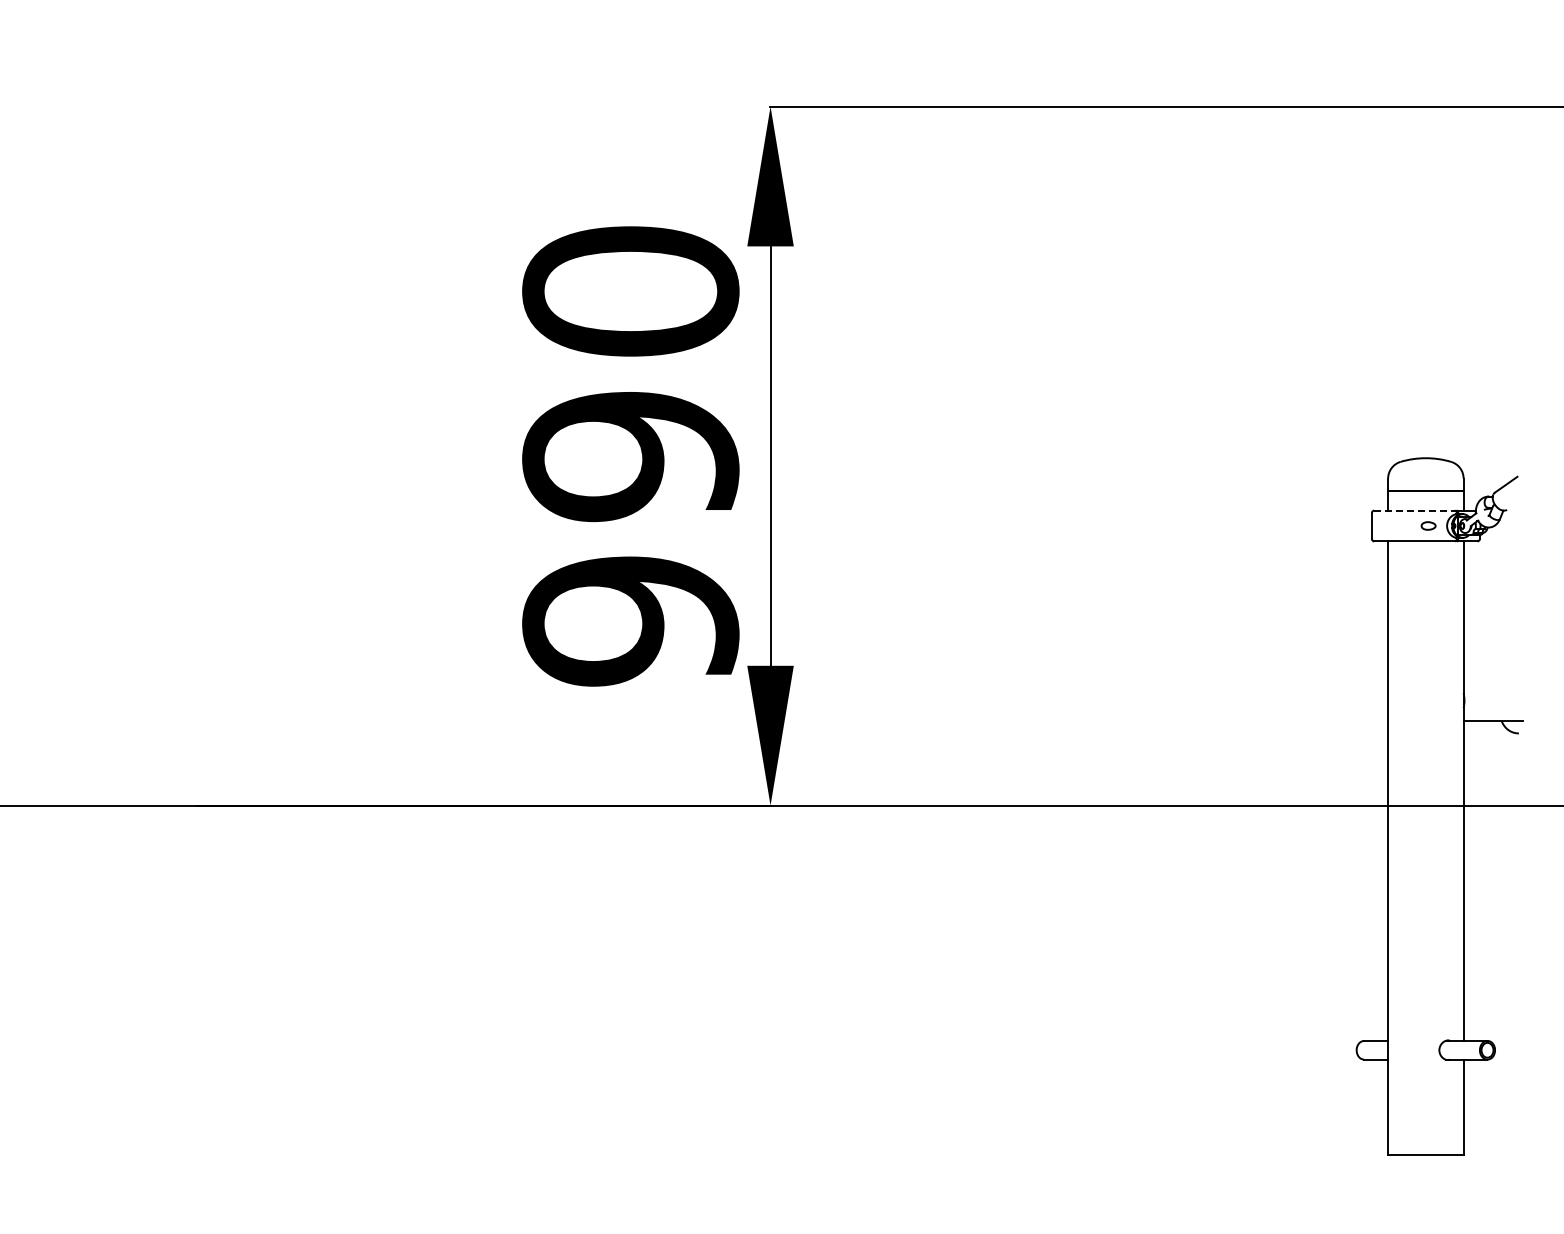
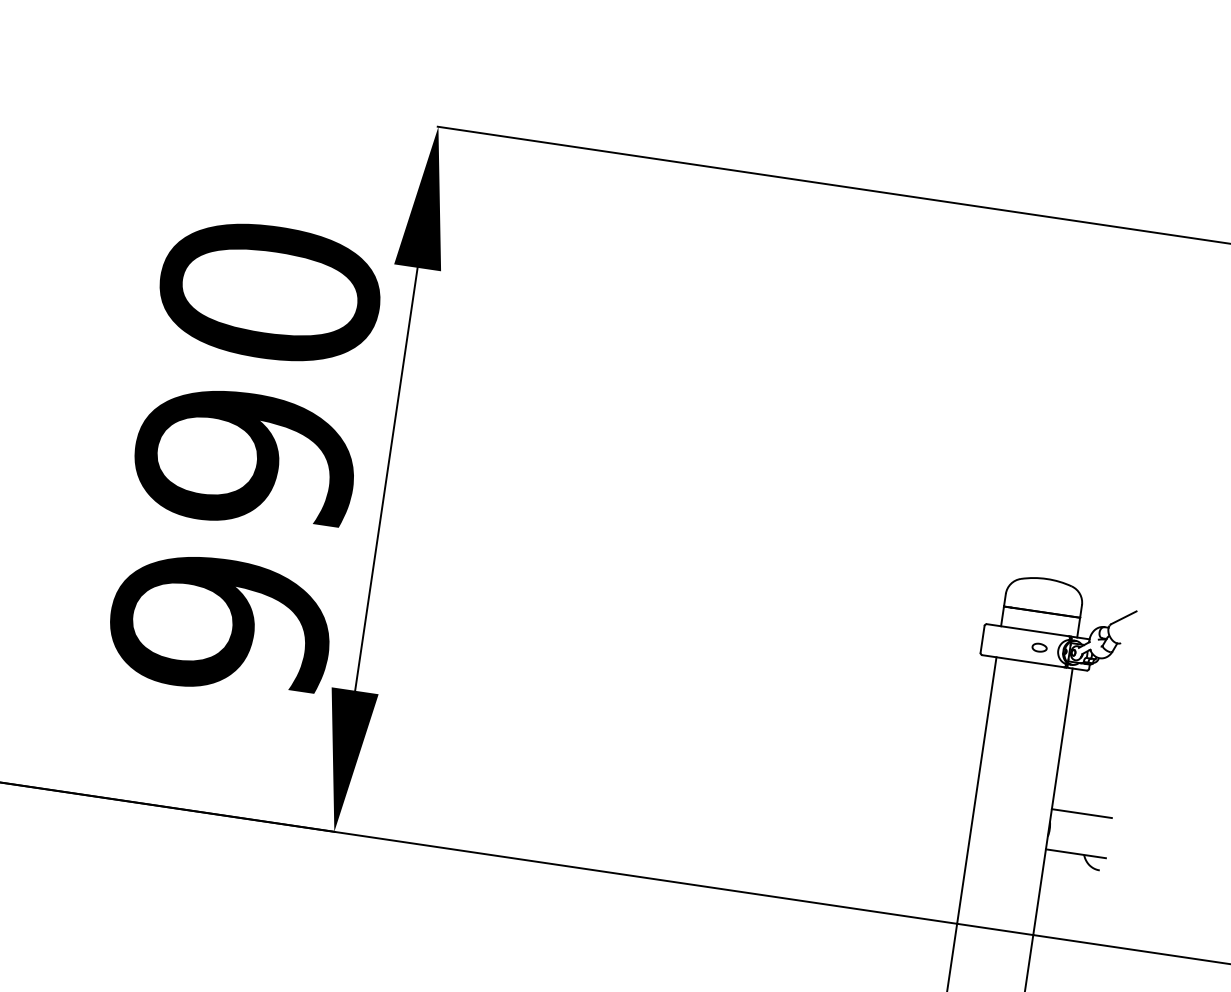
line: (1414, 510) -> (1027, 630), dashed -> solid
line: (1493, 680) -> (1082, 813), added

